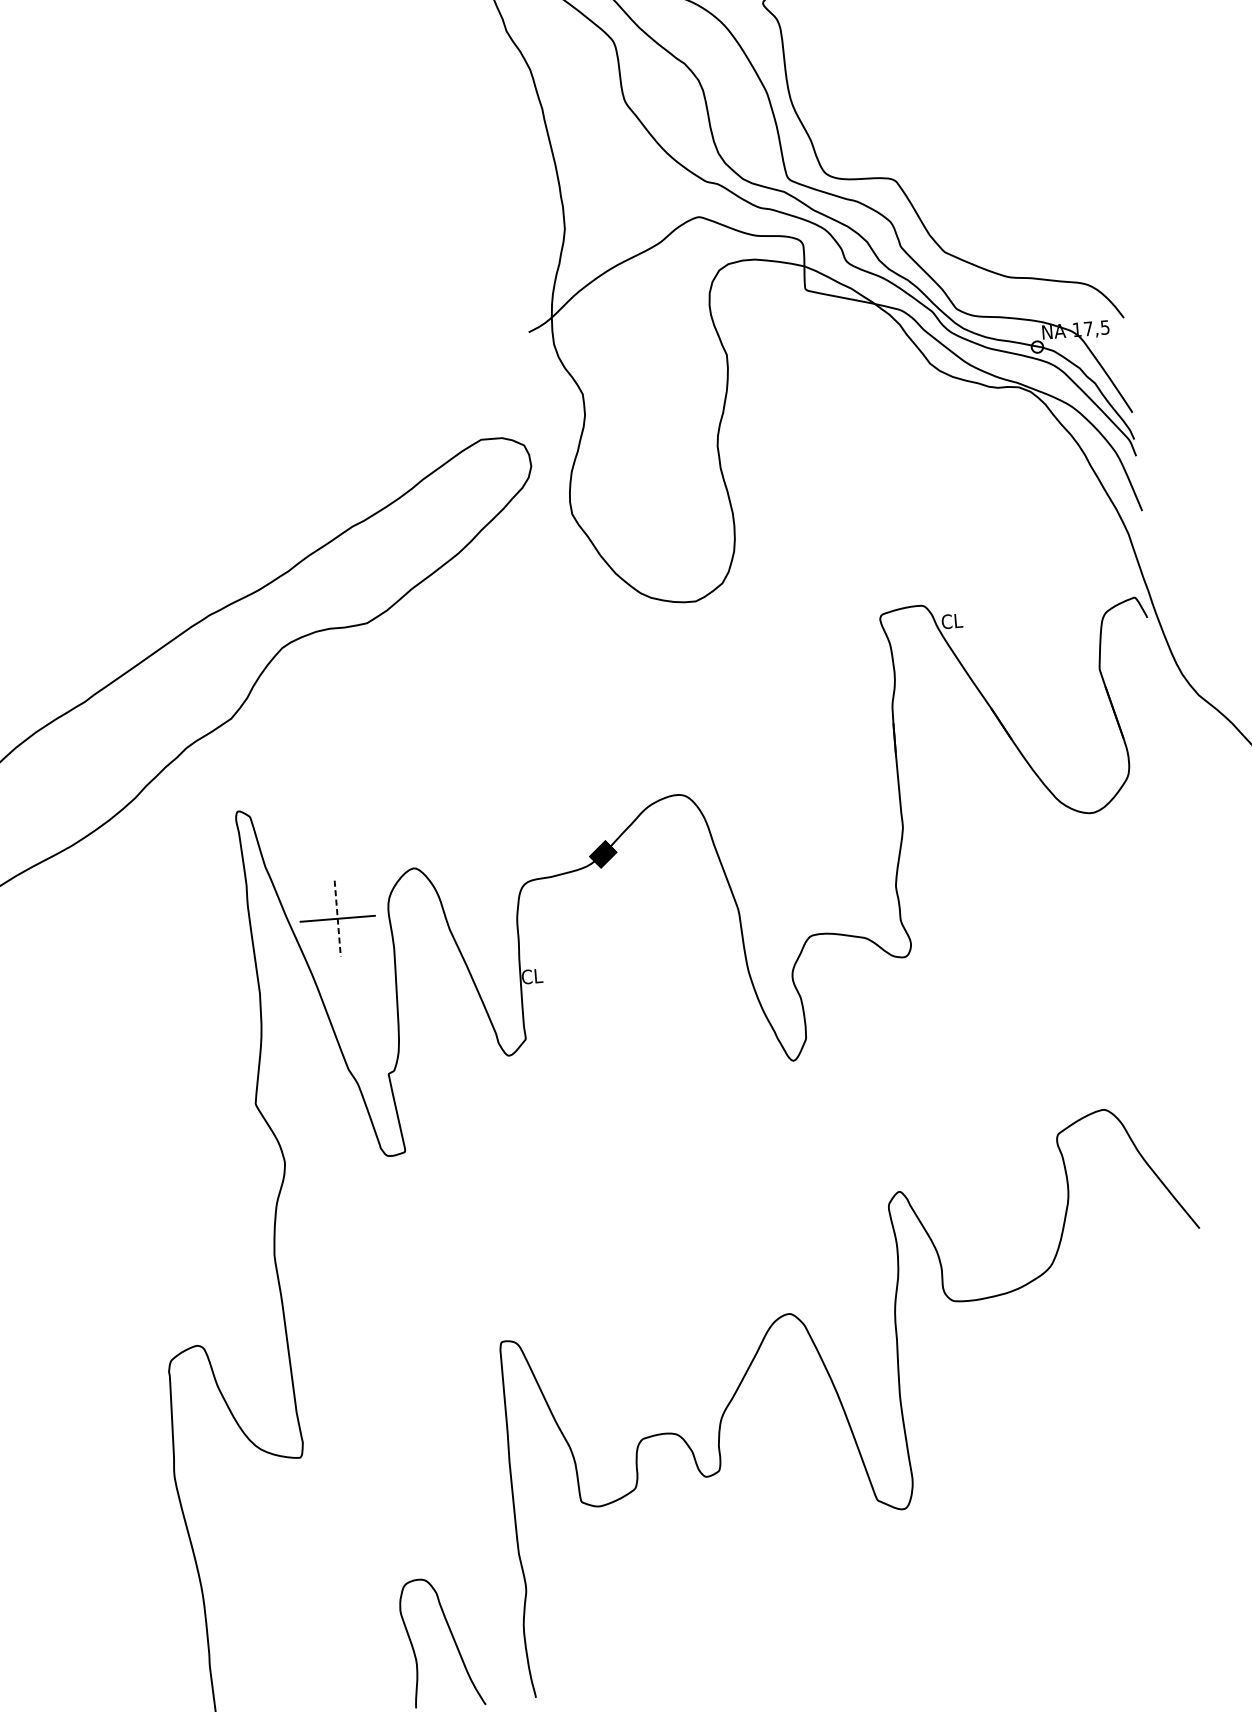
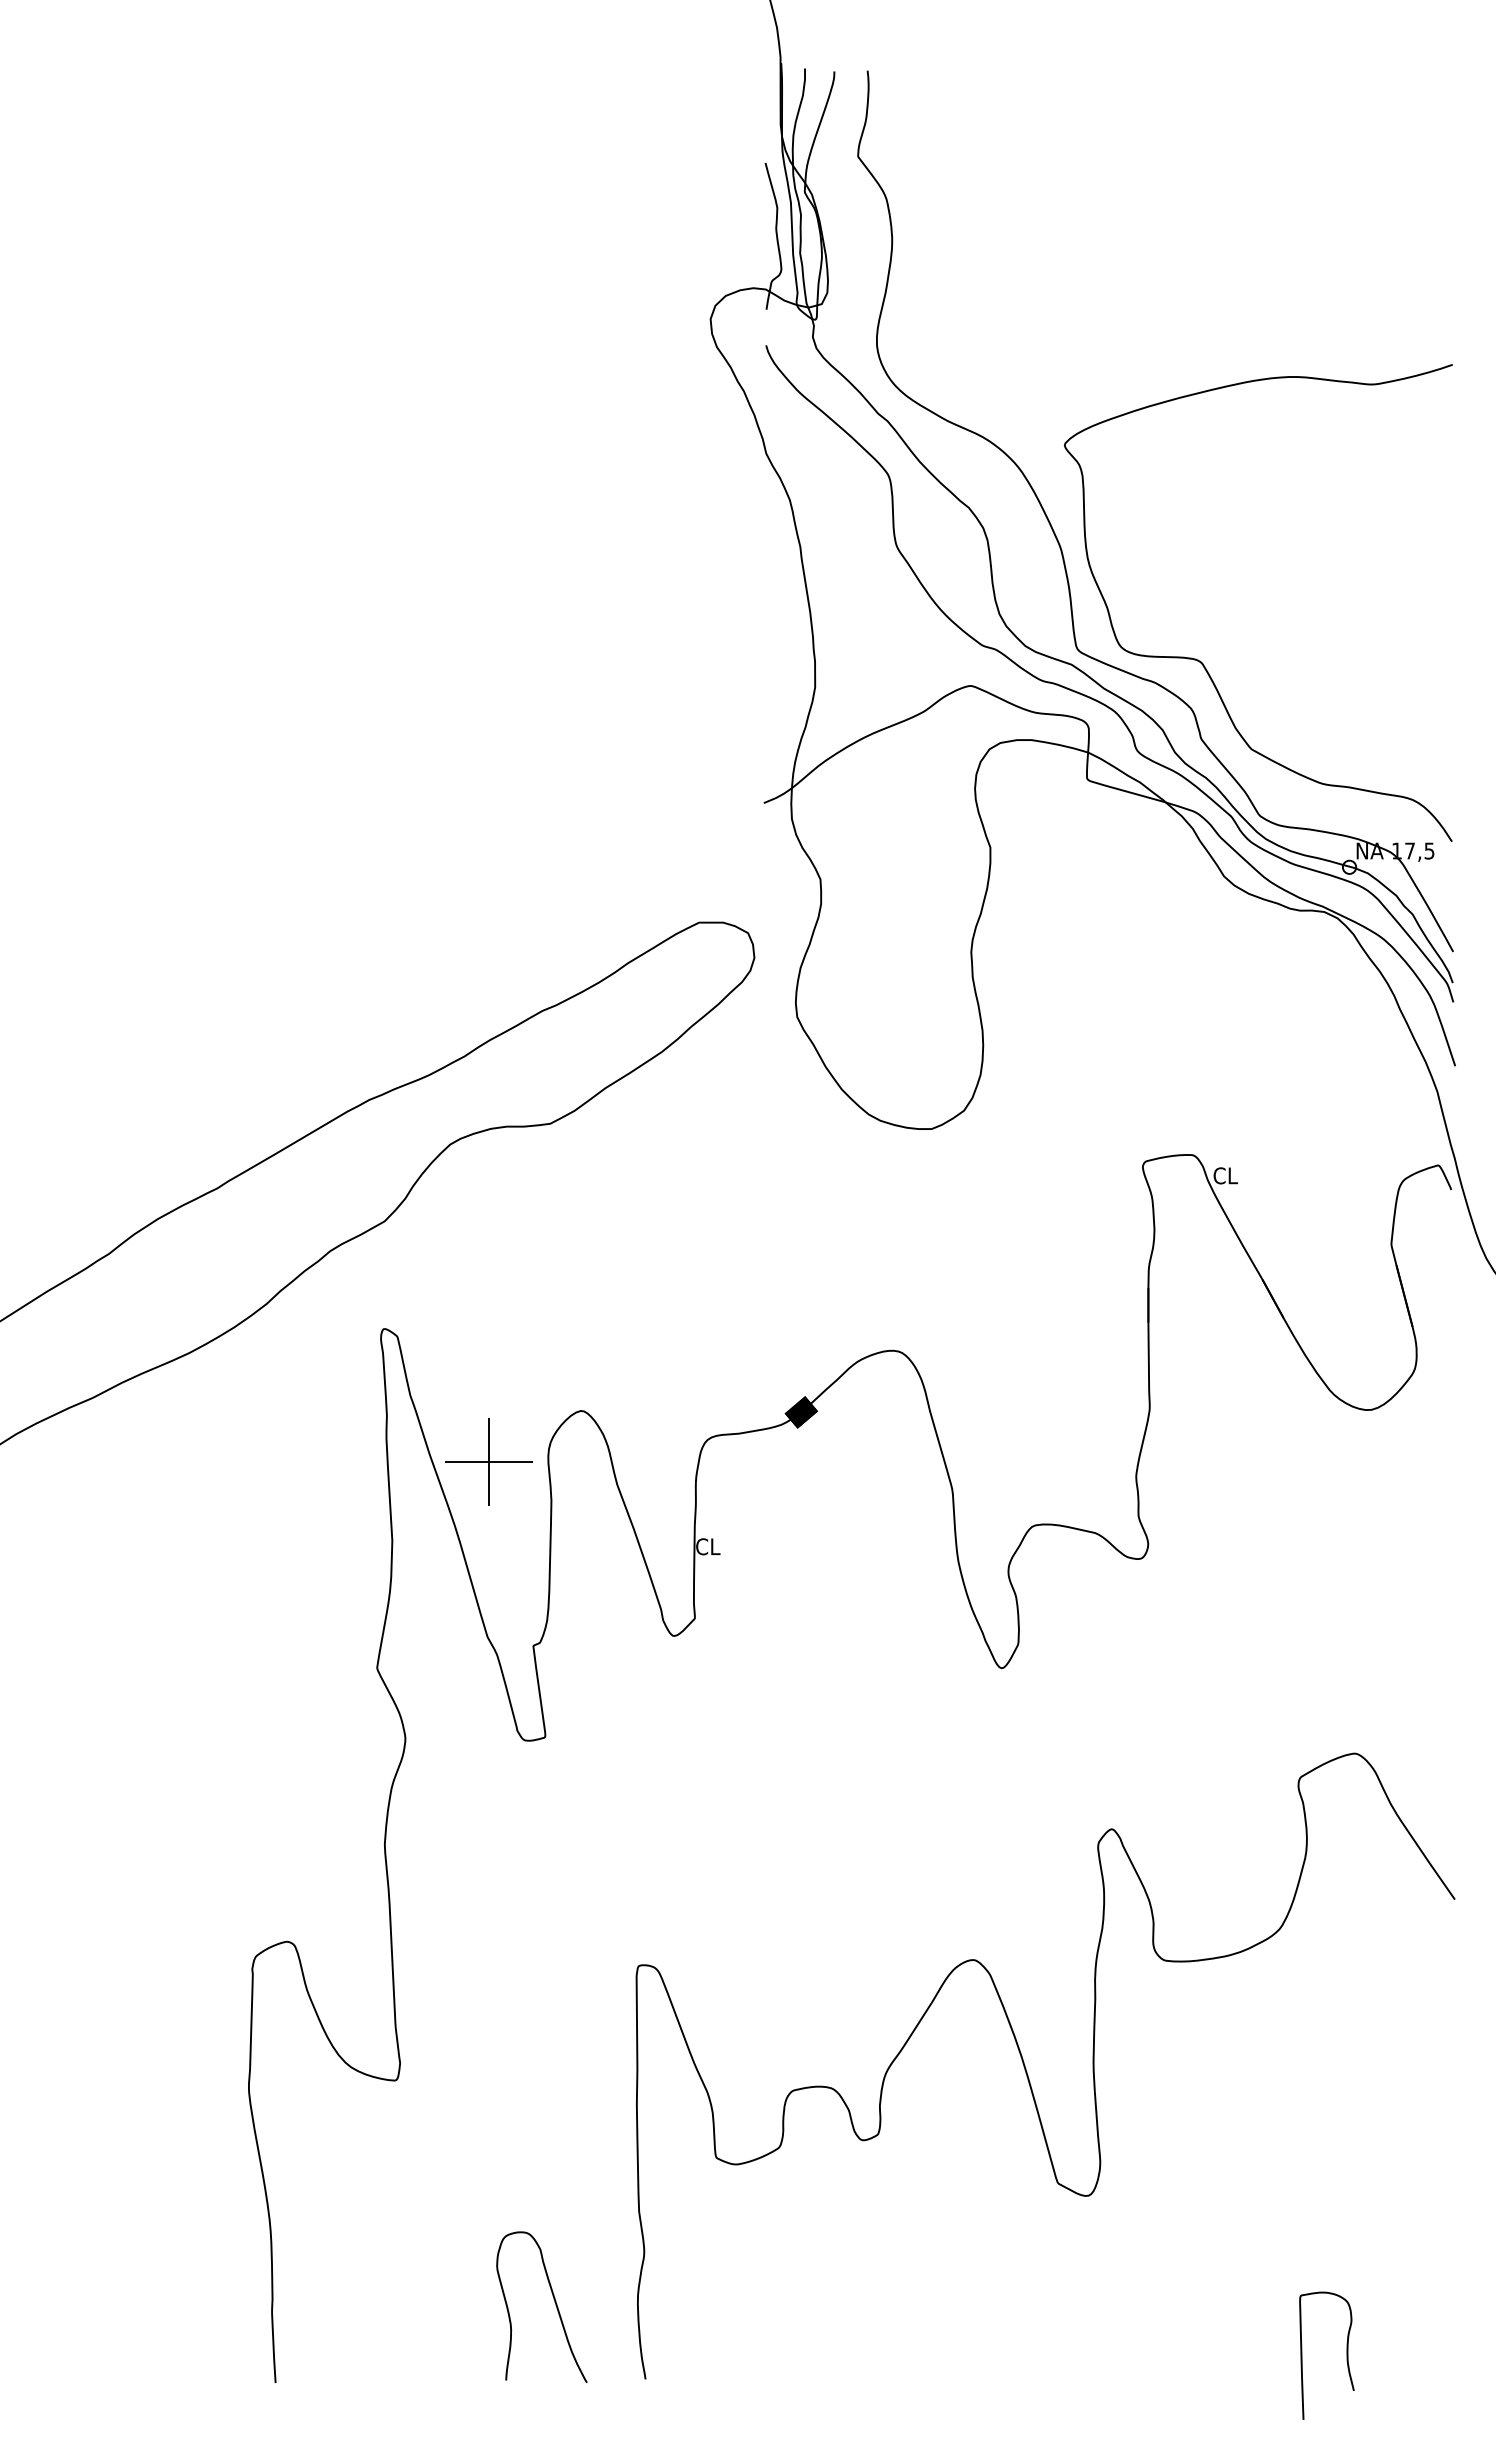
line: (338, 919) -> (489, 1462), dashed -> solid
curve: (1137, 1628) -> (1346, 2355), added

